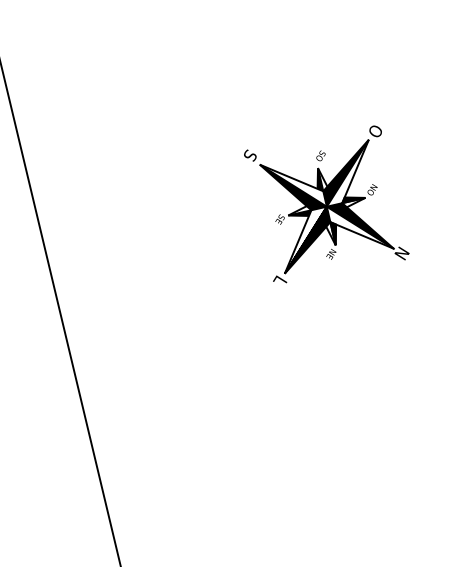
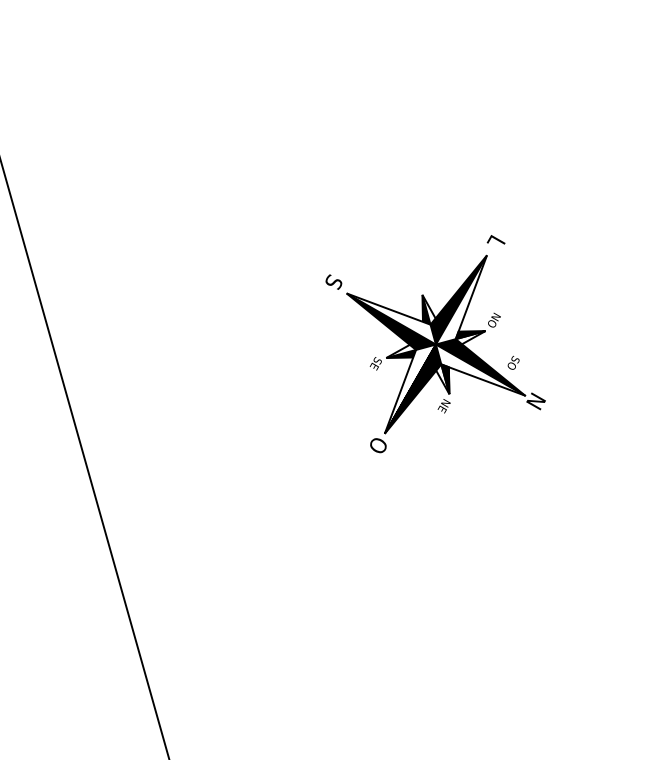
text: (375, 130) -> (495, 243), O -> L
text: (320, 155) -> (513, 362), moved
text: (279, 281) -> (378, 444), L -> O

